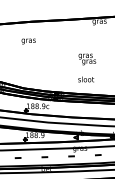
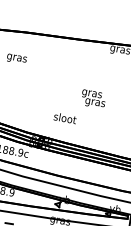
text: (86, 79) -> (65, 118), moved

